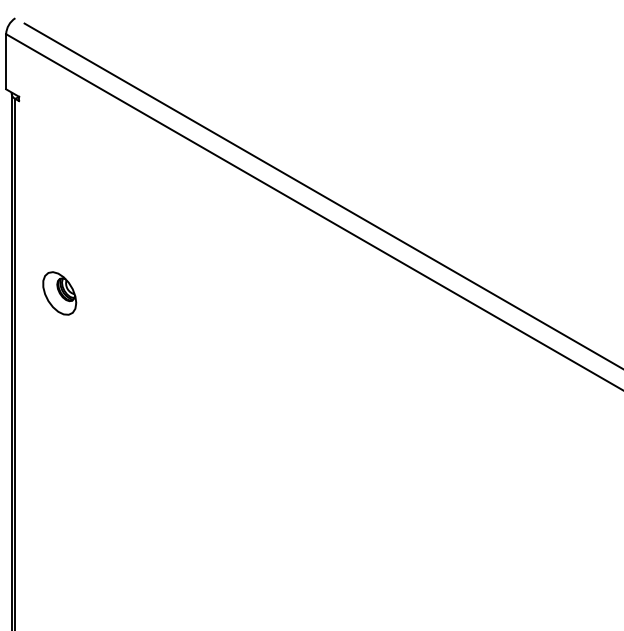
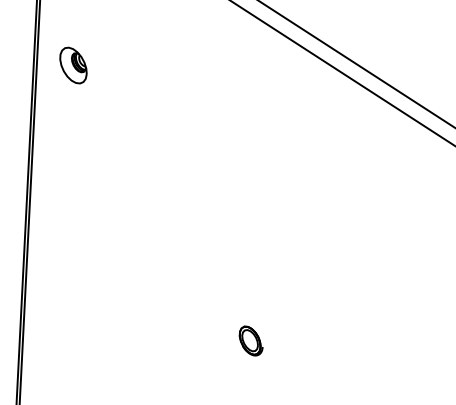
part: (59, 293) -> (73, 65), moved
part: (291, 583) -> (251, 341), added

